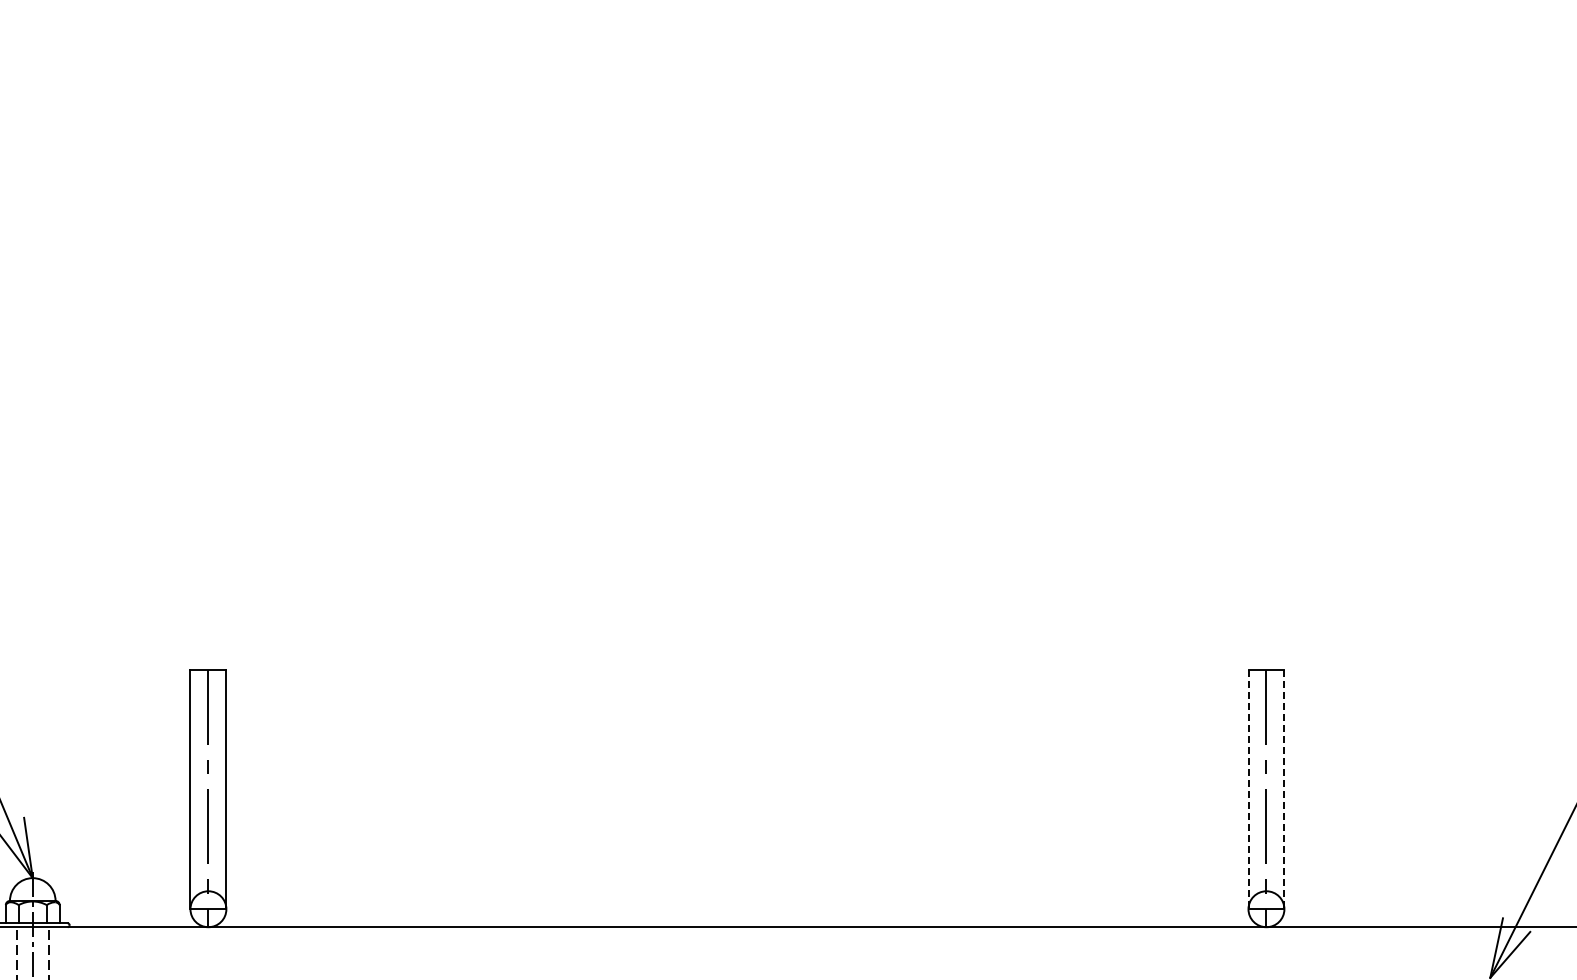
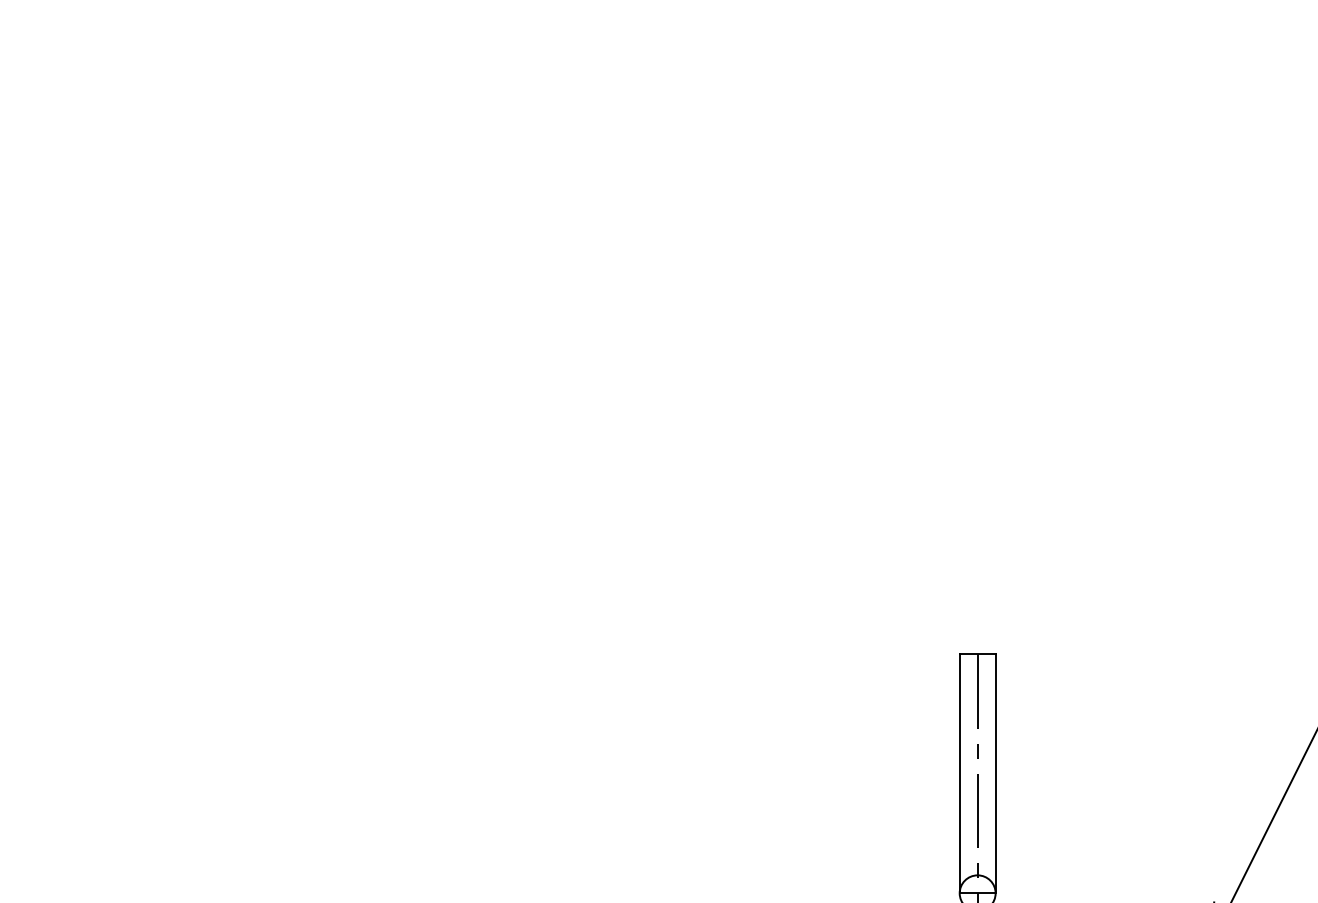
line: (1248, 789) -> (959, 773), dashed -> solid
line: (1284, 789) -> (995, 773), dashed -> solid

